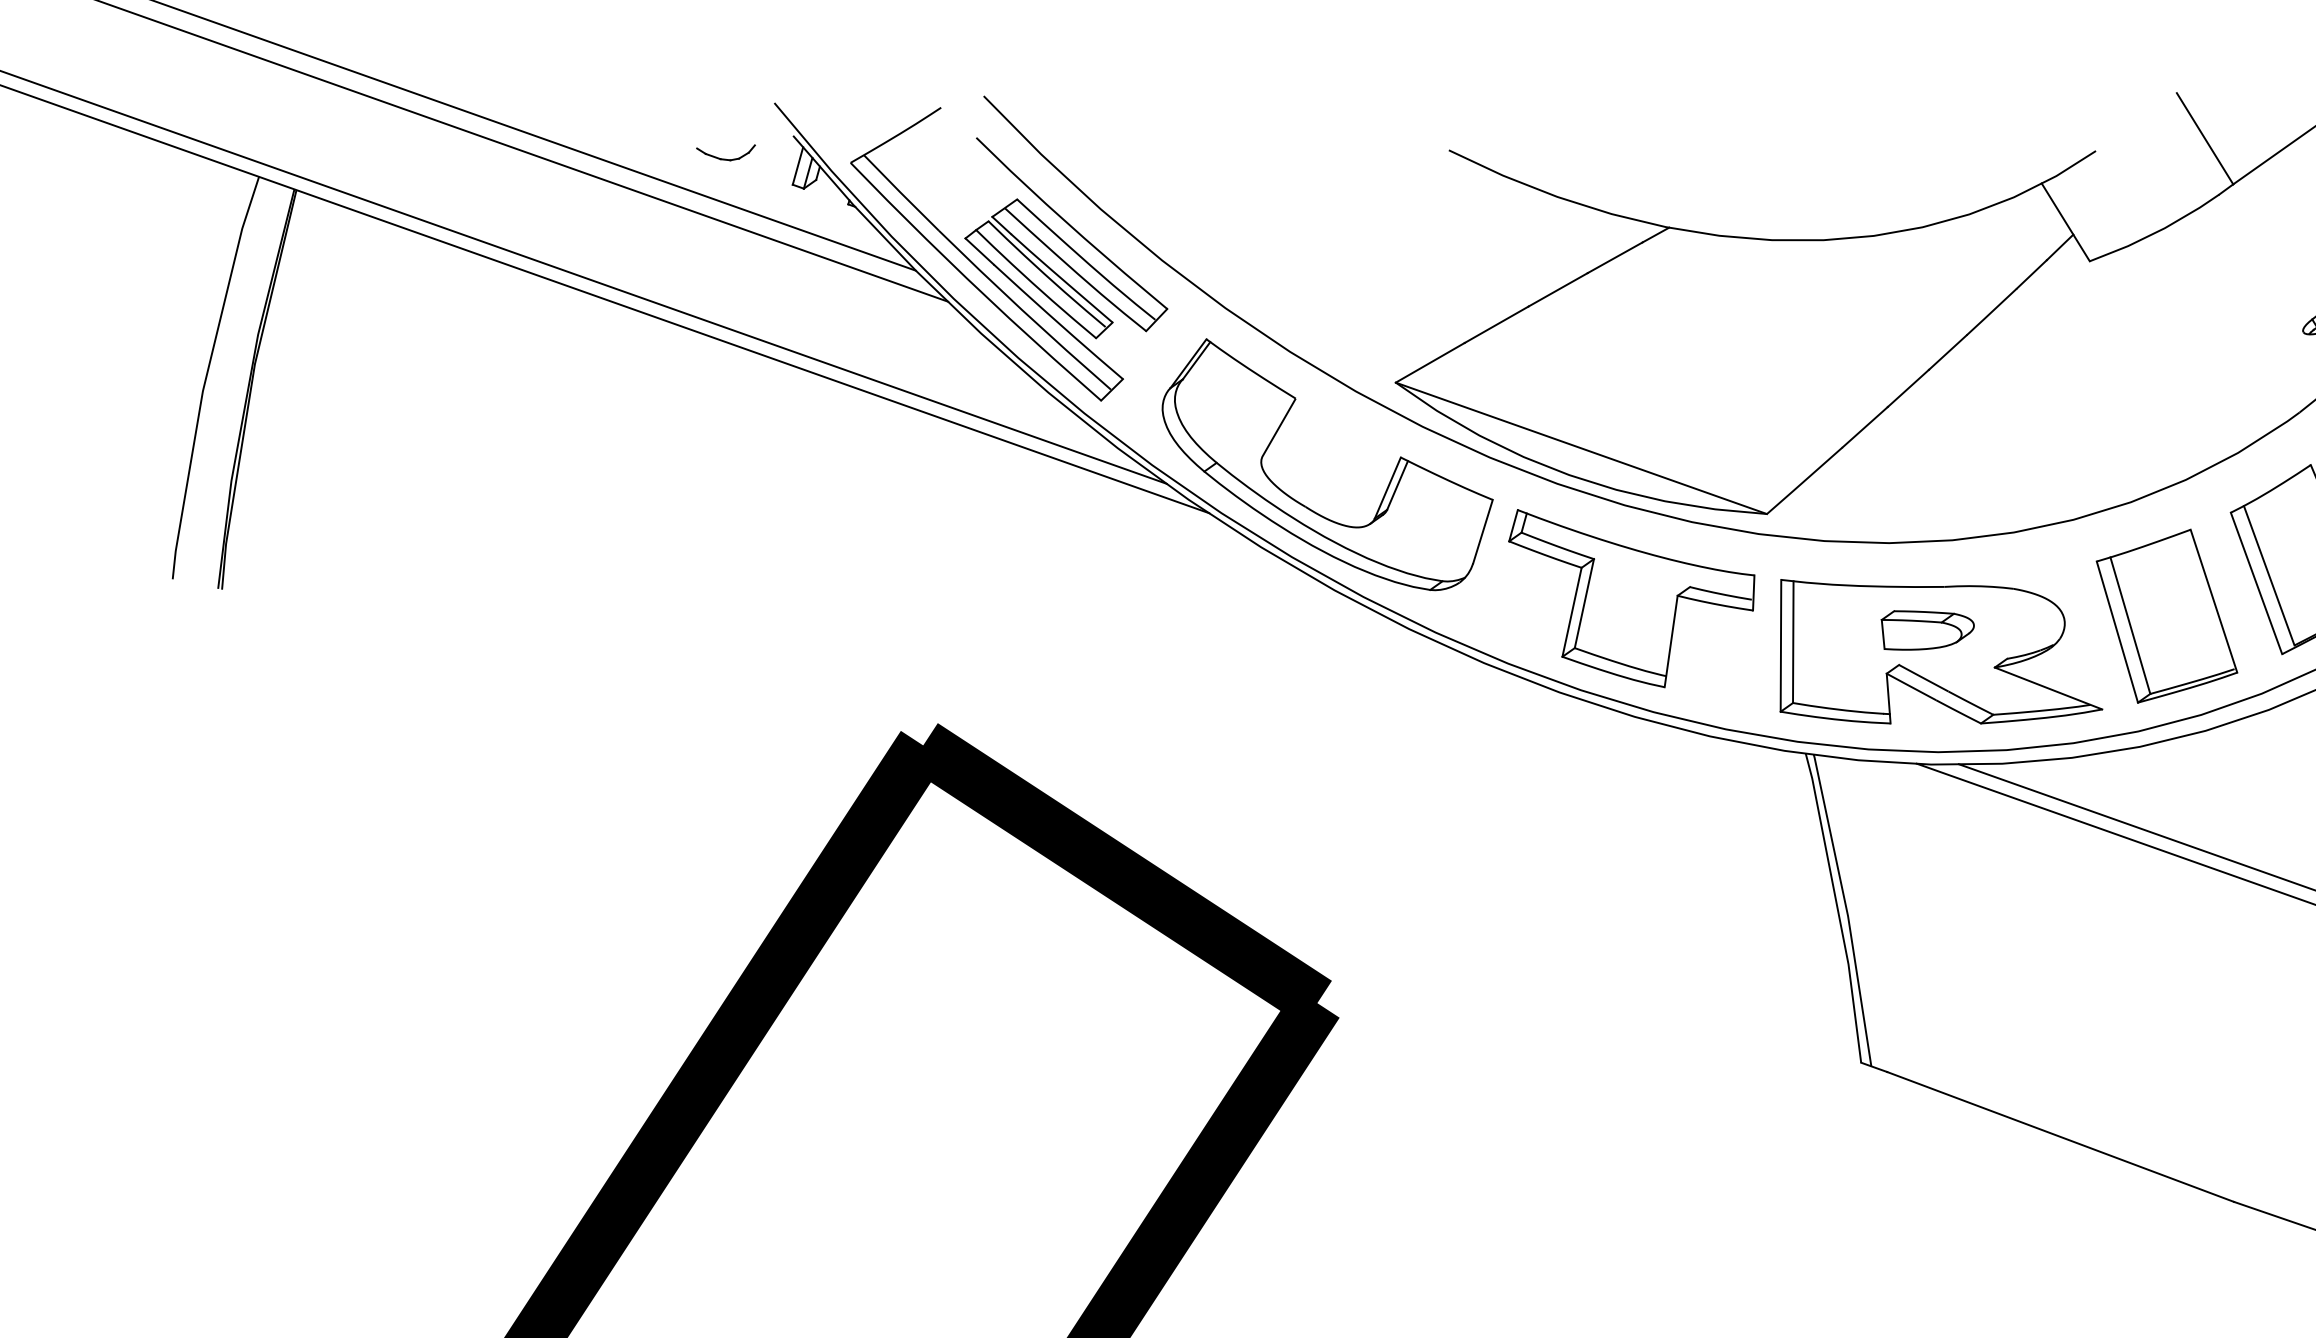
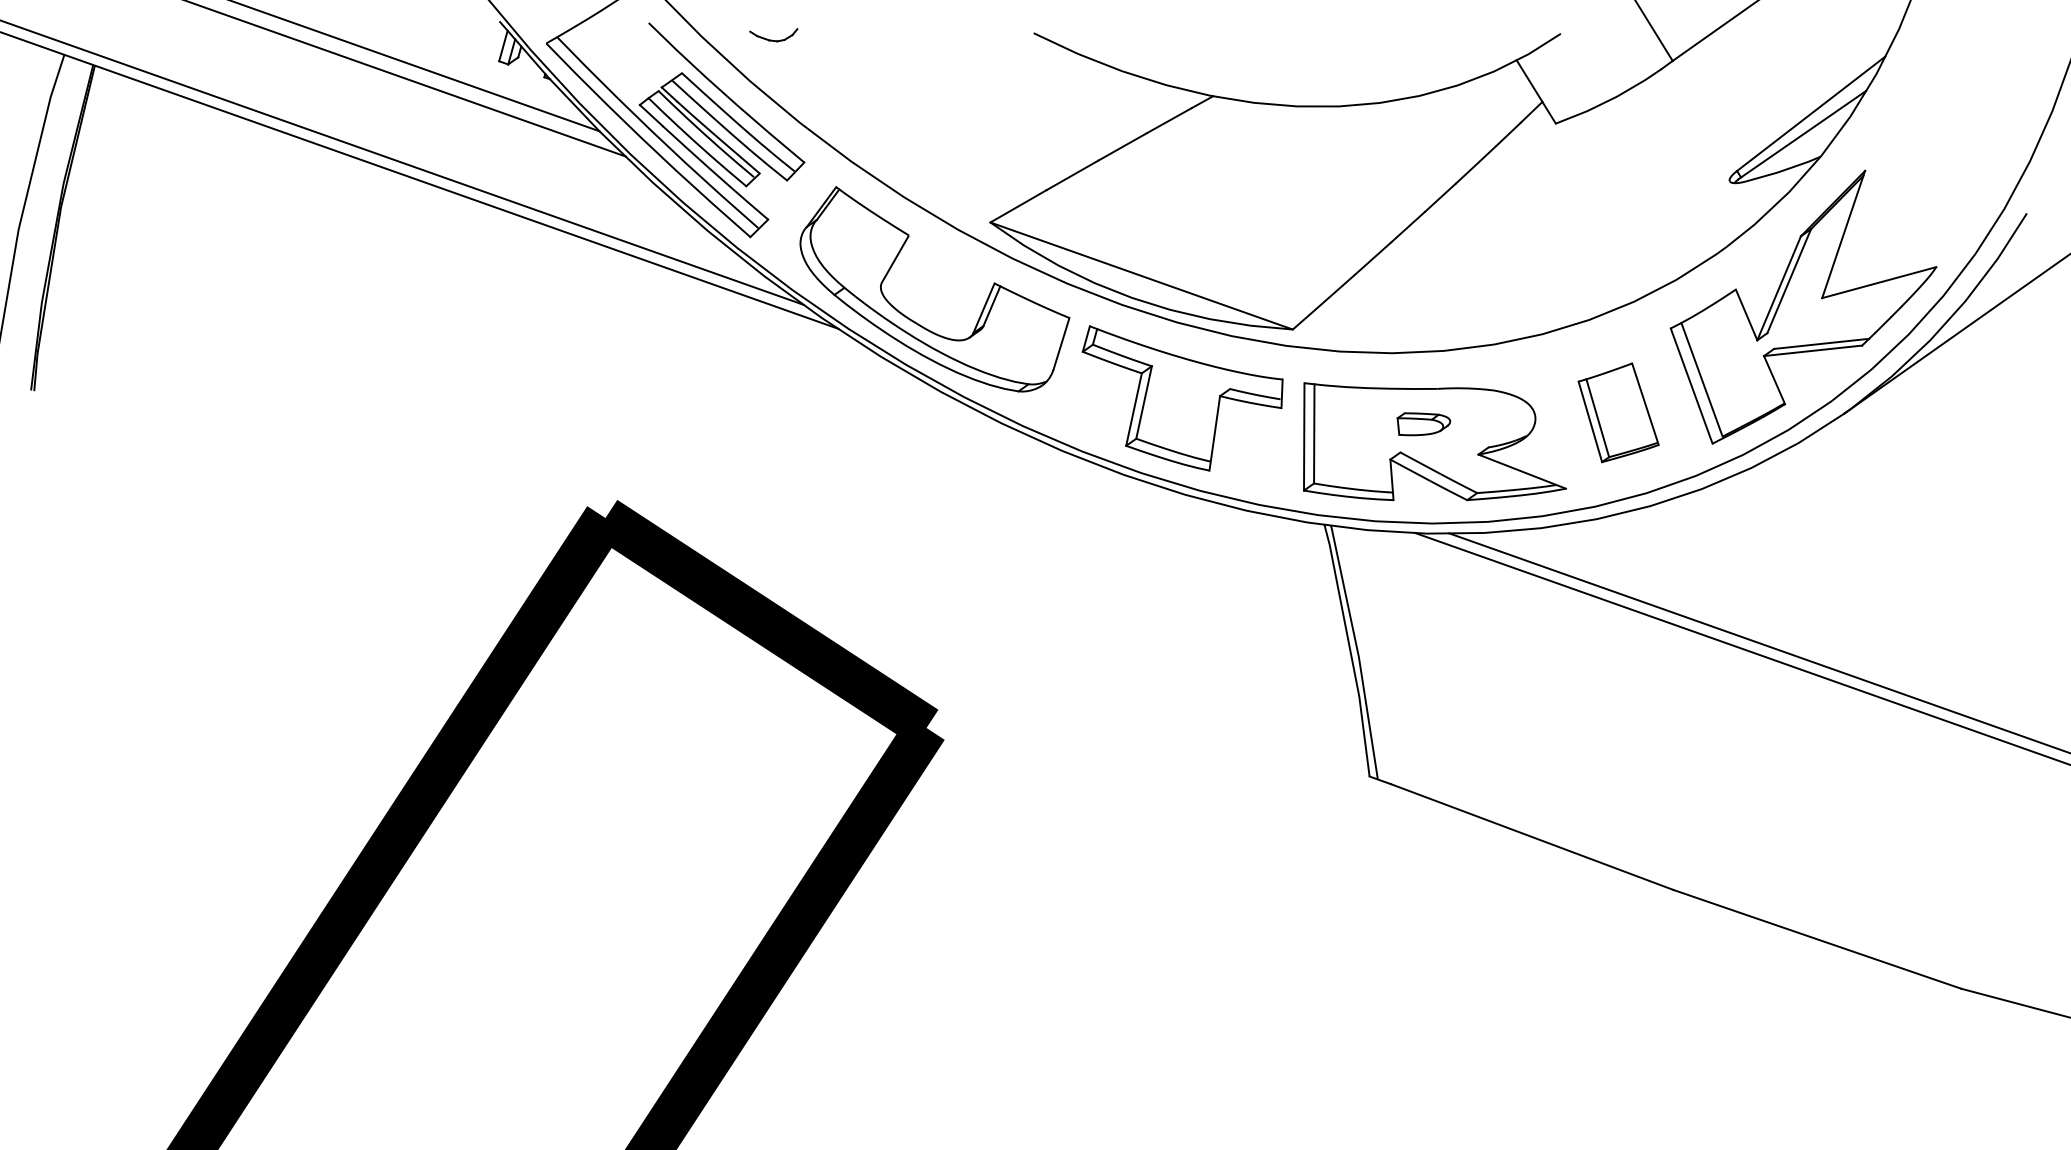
part: (725, 153) -> (773, 35), moved
part: (2166, 615) -> (1618, 412), size x0.7
part: (1927, 629) -> (1423, 423), size x0.7

